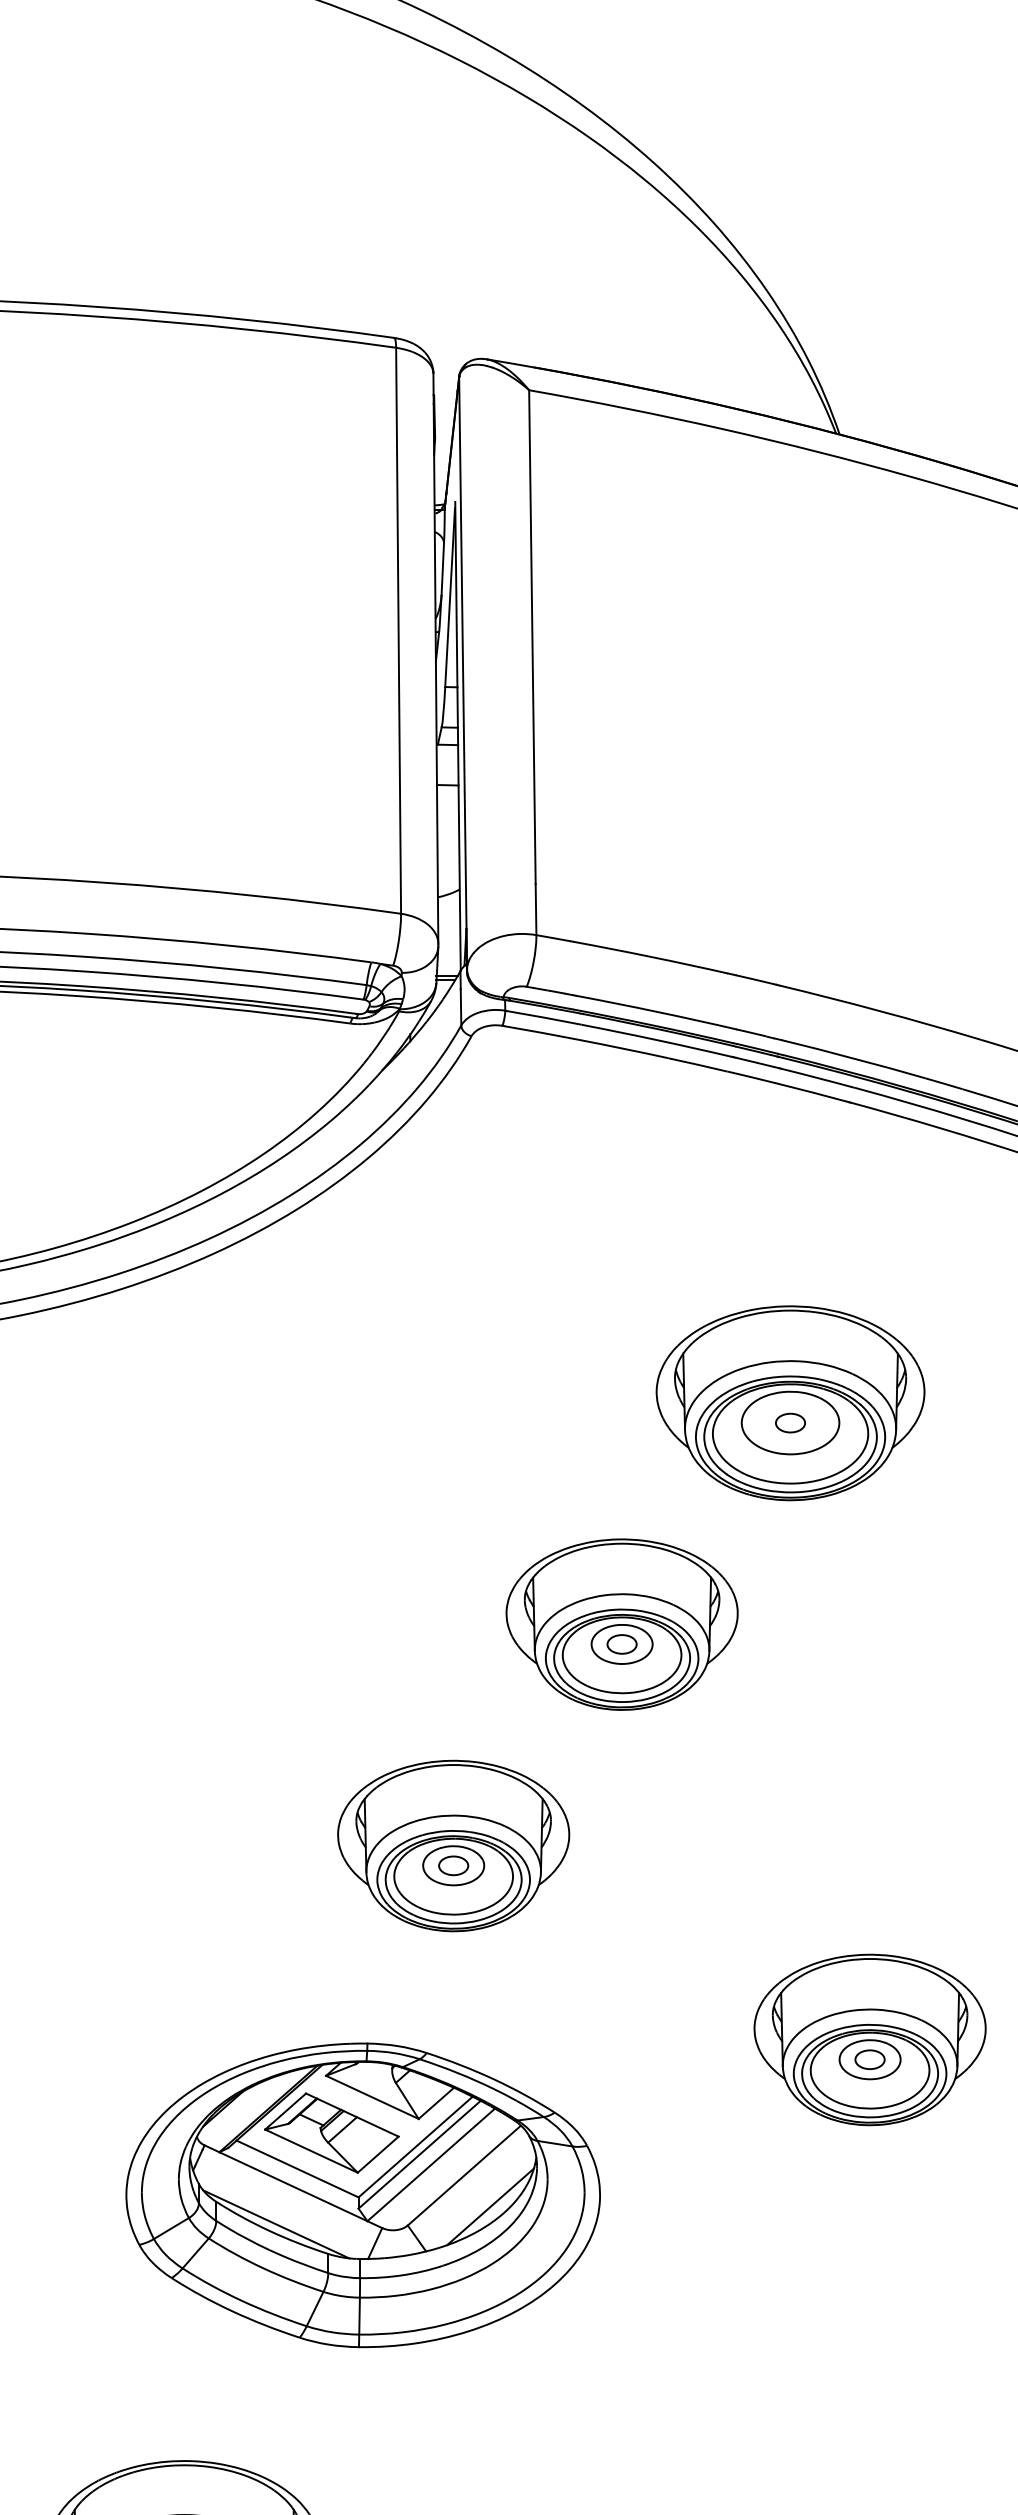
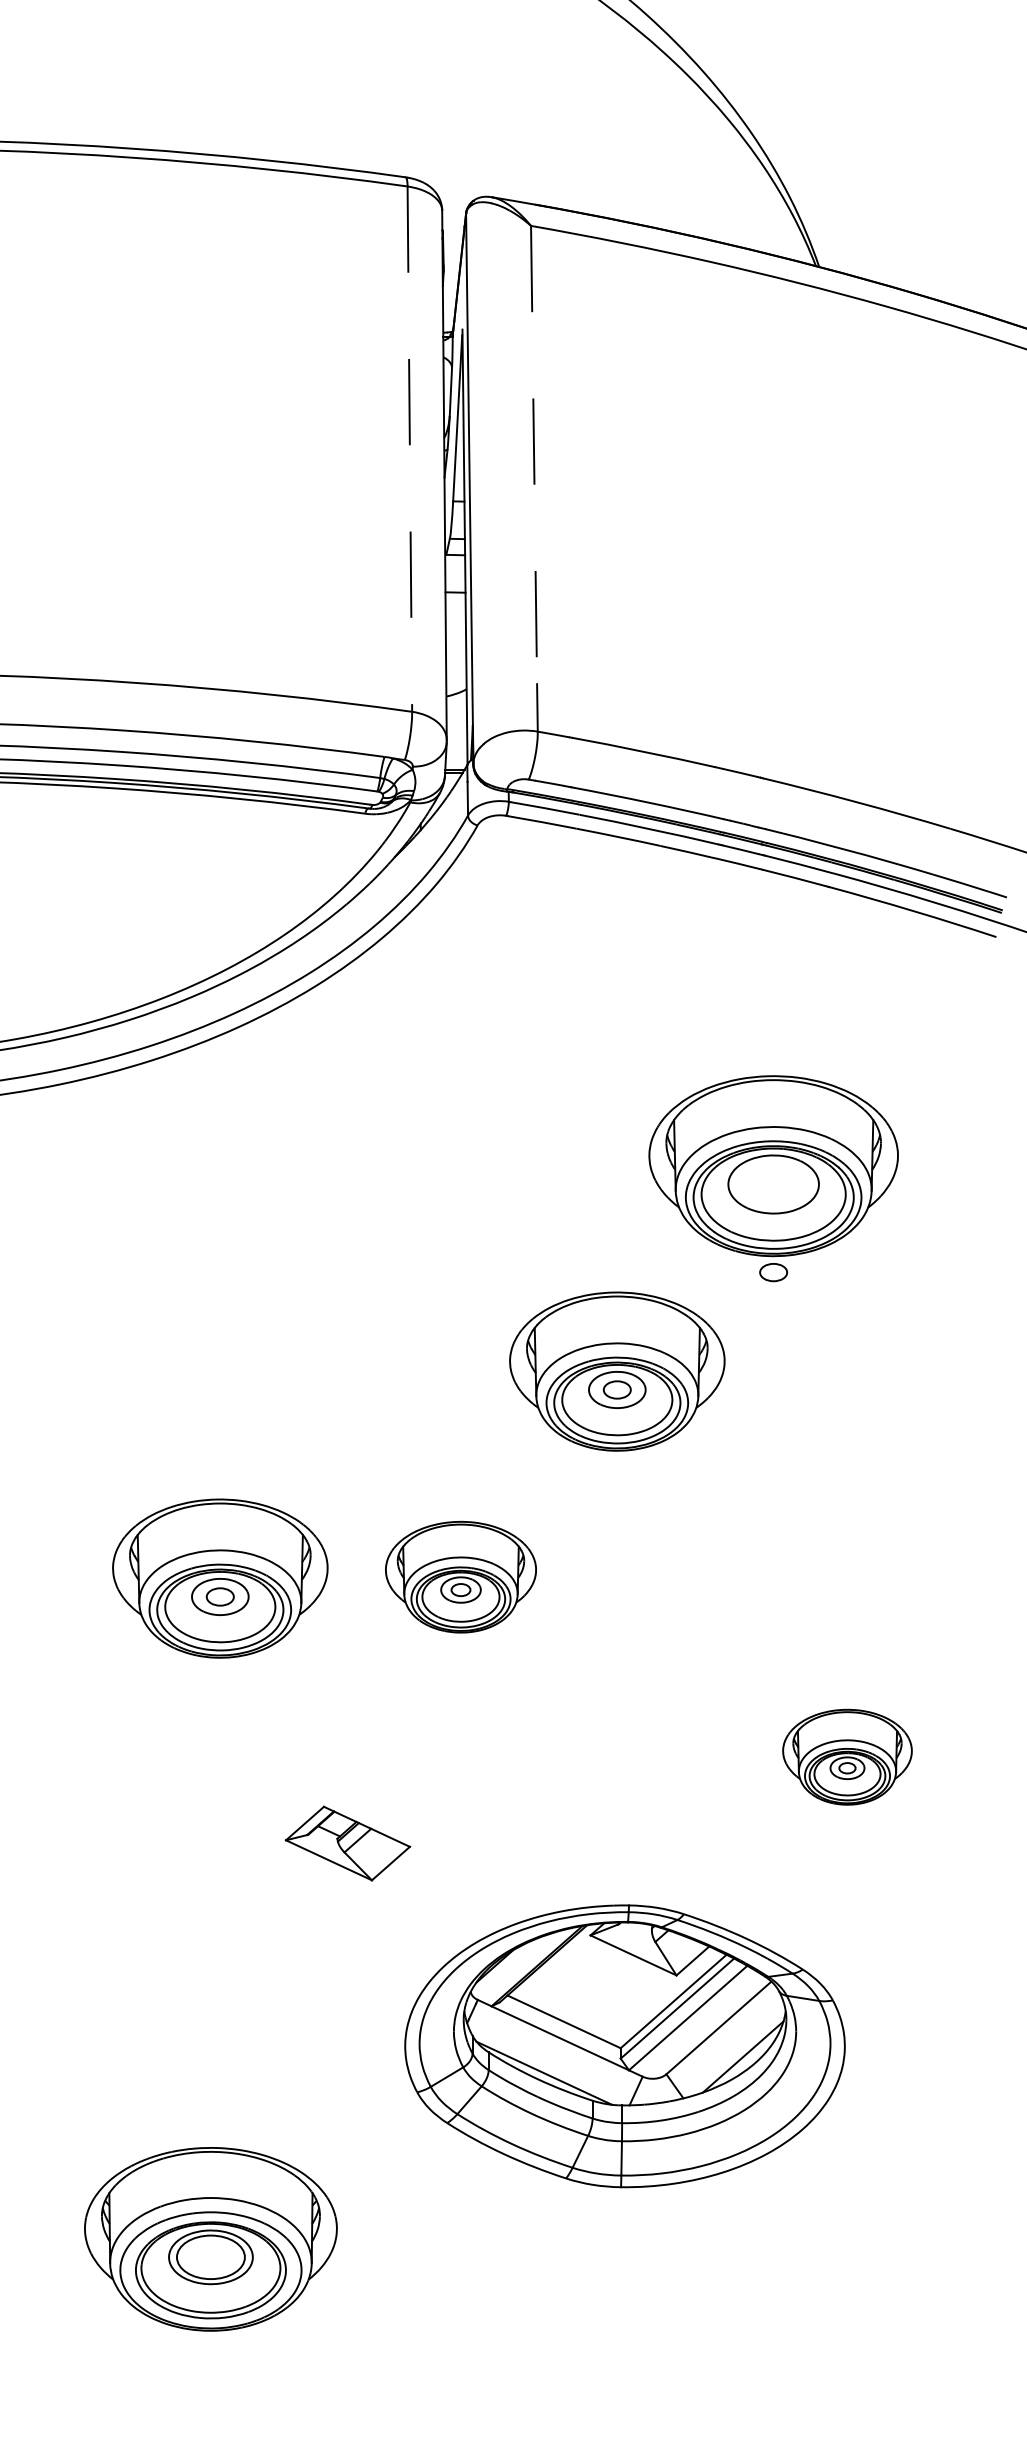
line: (398, 631) -> (409, 449), solid -> dashed
line: (532, 637) -> (534, 455), solid -> dashed
part: (790, 1423) -> (773, 1272), moved
part: (453, 1846) -> (460, 1577), size x0.7
part: (194, 1847) -> (220, 1578), added
part: (870, 2040) -> (847, 1757), size x0.6
part: (362, 2195) -> (624, 2046), moved

